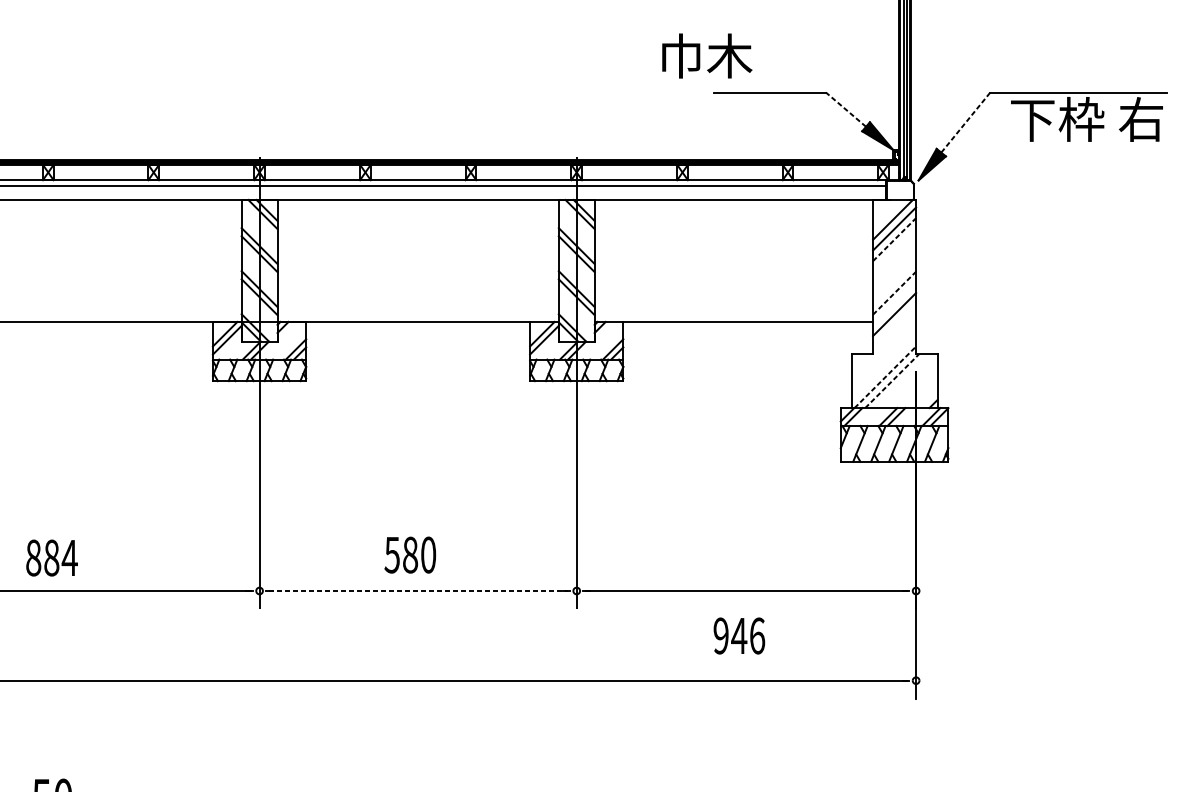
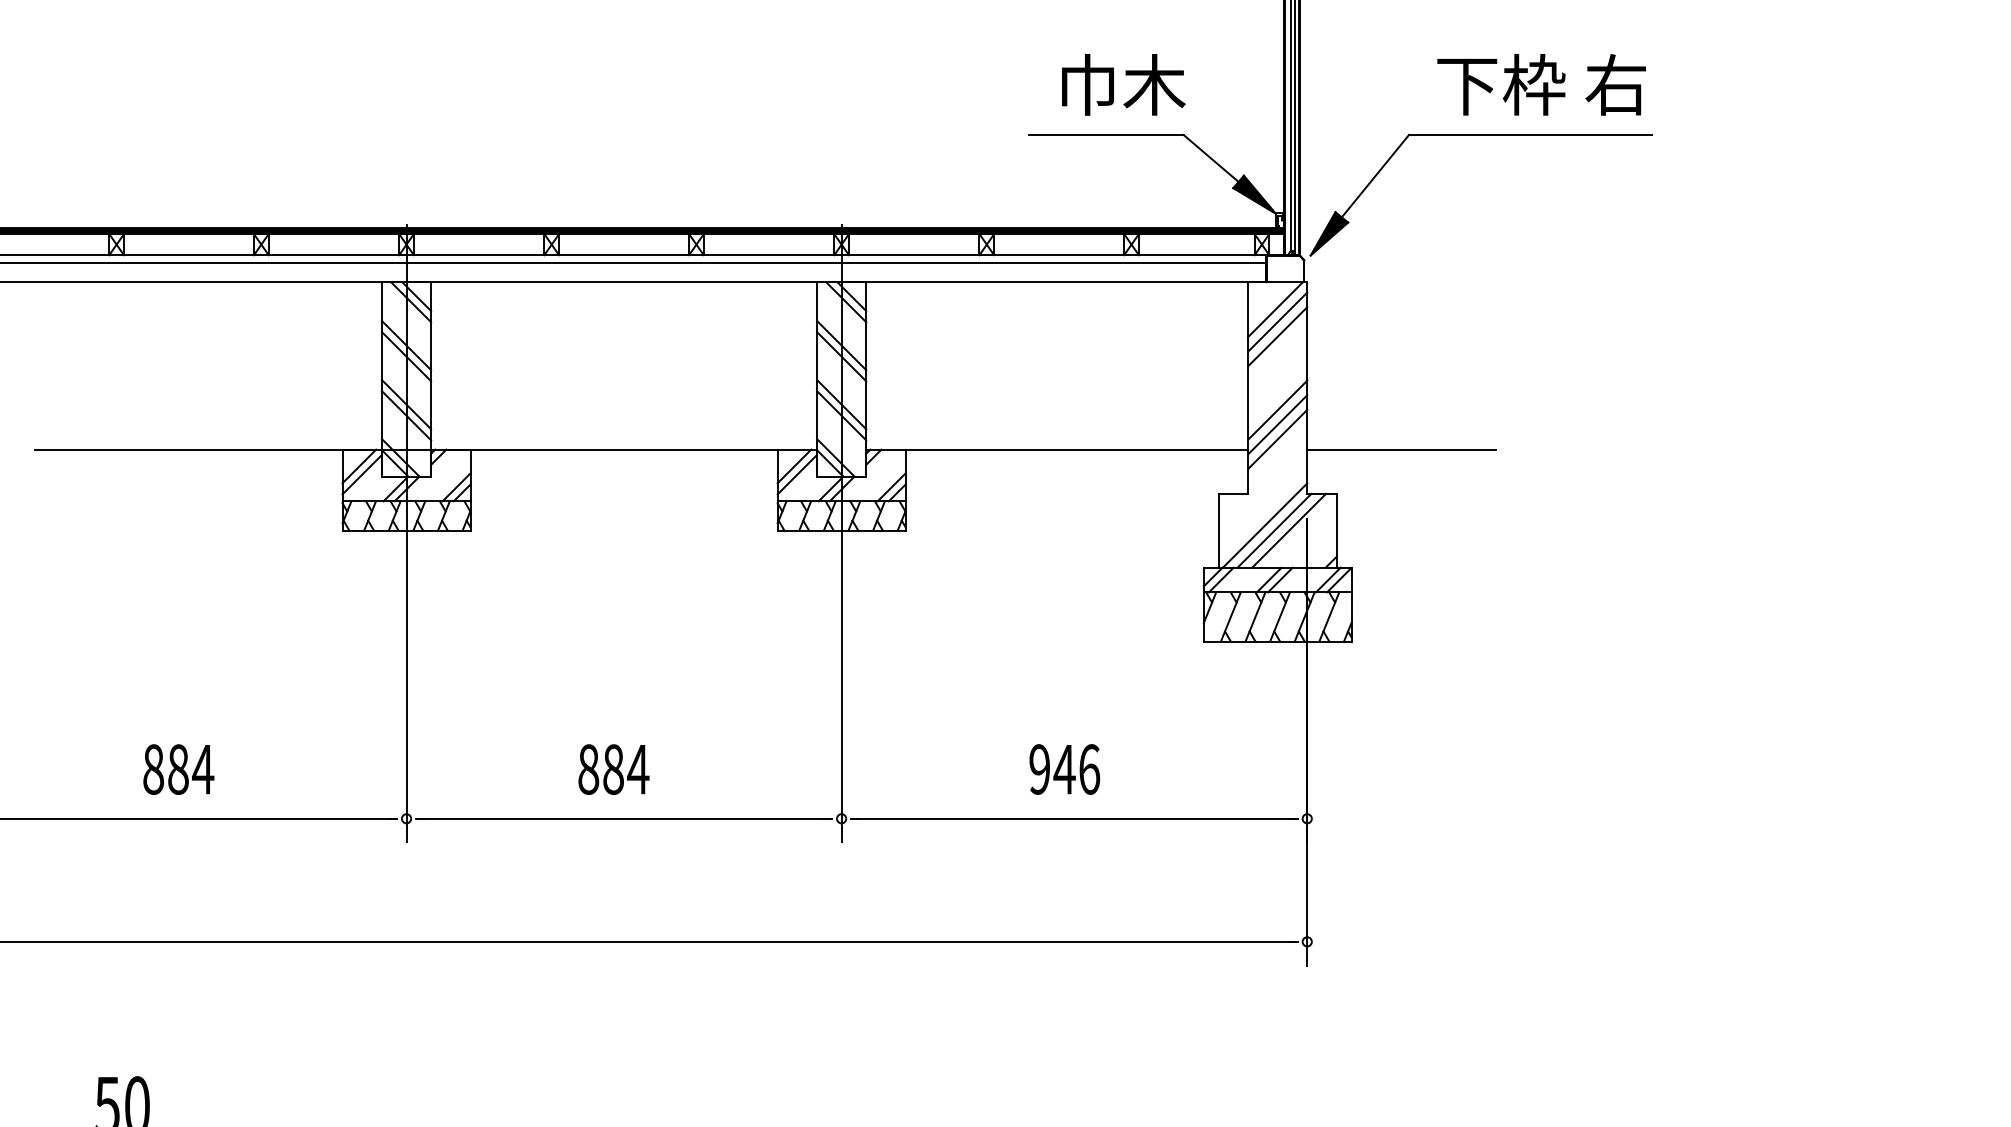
text: (707, 55) -> (1123, 84), moved
line: (845, 109) -> (1210, 158), dashed -> solid
text: (1086, 119) -> (1541, 84), moved
line: (965, 122) -> (1375, 175), dashed -> solid
line: (894, 239) -> (1277, 336), dashed -> solid
line: (894, 293) -> (1277, 410), dashed -> solid
line: (894, 303) -> (1277, 424), added
line: (984, 321) -> (1401, 449), added
line: (885, 377) -> (1265, 525), dashed -> solid
line: (892, 380) -> (1274, 530), dashed -> solid
line: (902, 380) -> (1288, 530), added
text: (410, 555) -> (613, 769), 580 -> 884
text: (51, 557) -> (178, 769), moved
line: (418, 590) -> (624, 818), dashed -> solid
text: (739, 635) -> (1064, 769), moved

